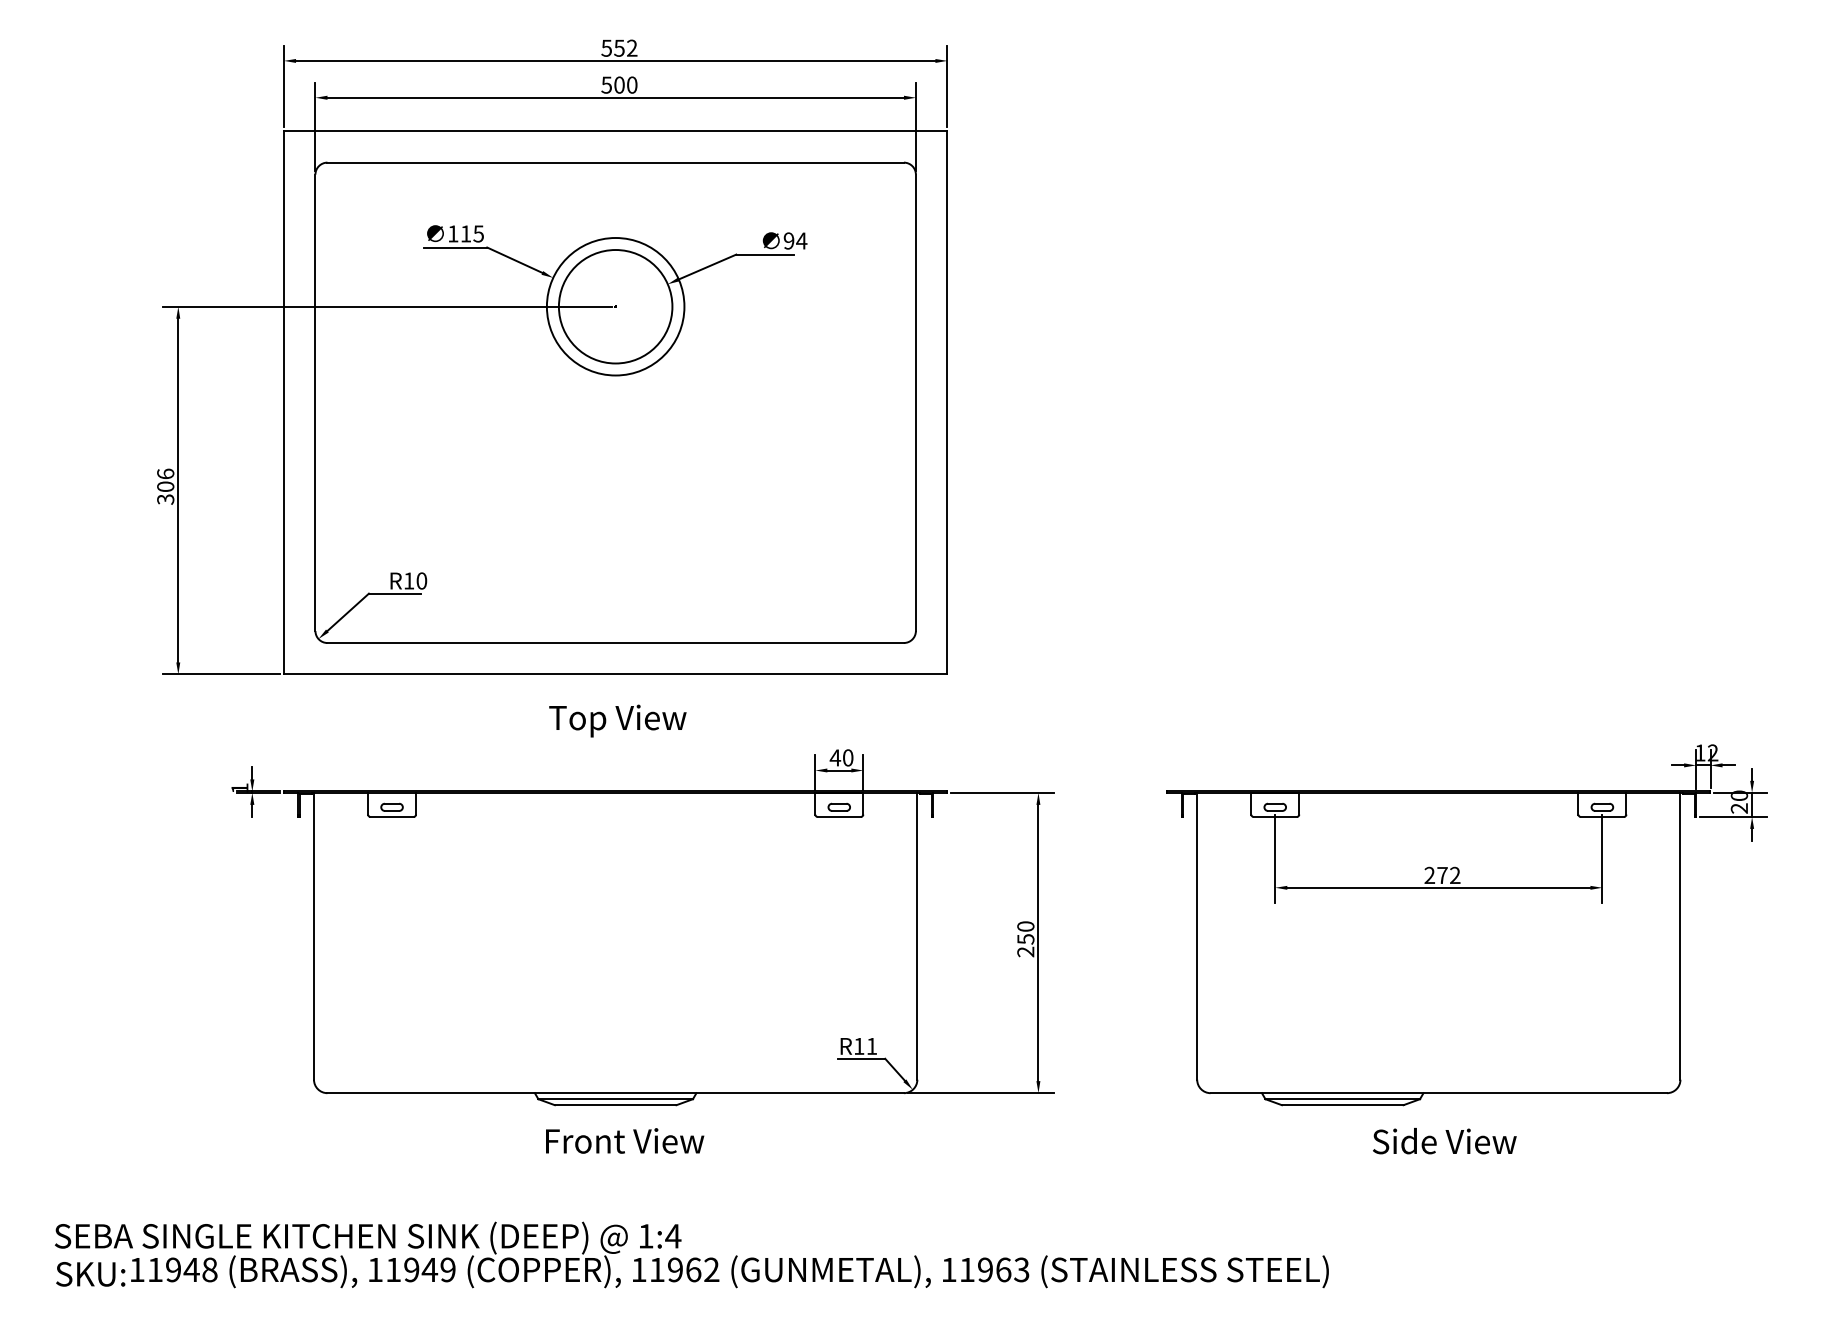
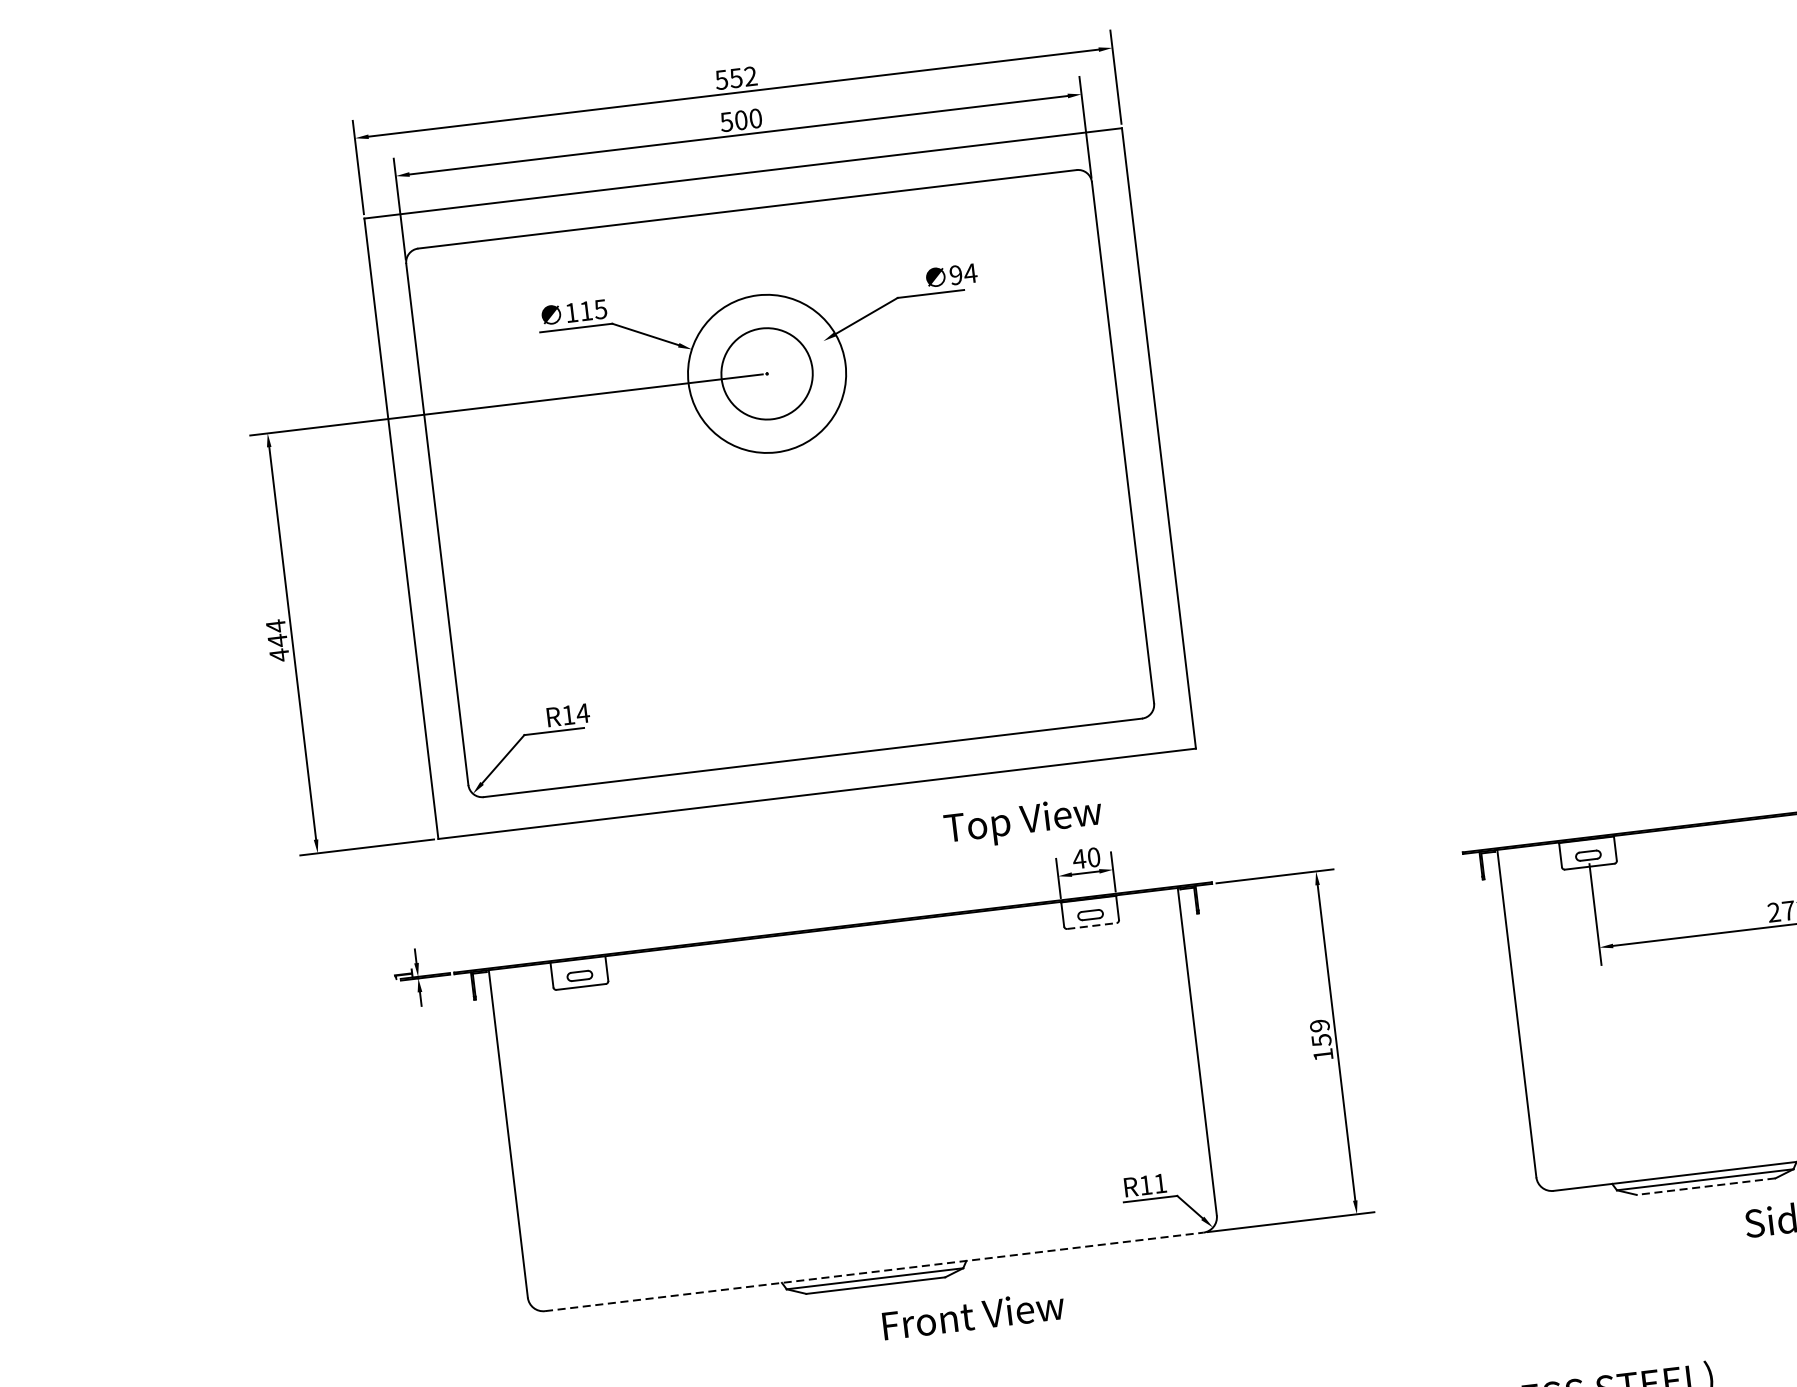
circle: (615, 306) -> (766, 373), size x0.7
text: (165, 486) -> (277, 640), 306 -> 444
text: (421, 580) -> (582, 712), R10 -> R14
text: (617, 720) -> (1023, 822), moved
line: (839, 816) -> (1092, 925), solid -> dashed
text: (1025, 939) -> (1321, 1040), 250 -> 159
line: (616, 1093) -> (875, 1272), solid -> dashed
line: (1342, 1105) -> (1705, 1187), solid -> dashed
text: (625, 1140) -> (974, 1314), moved

